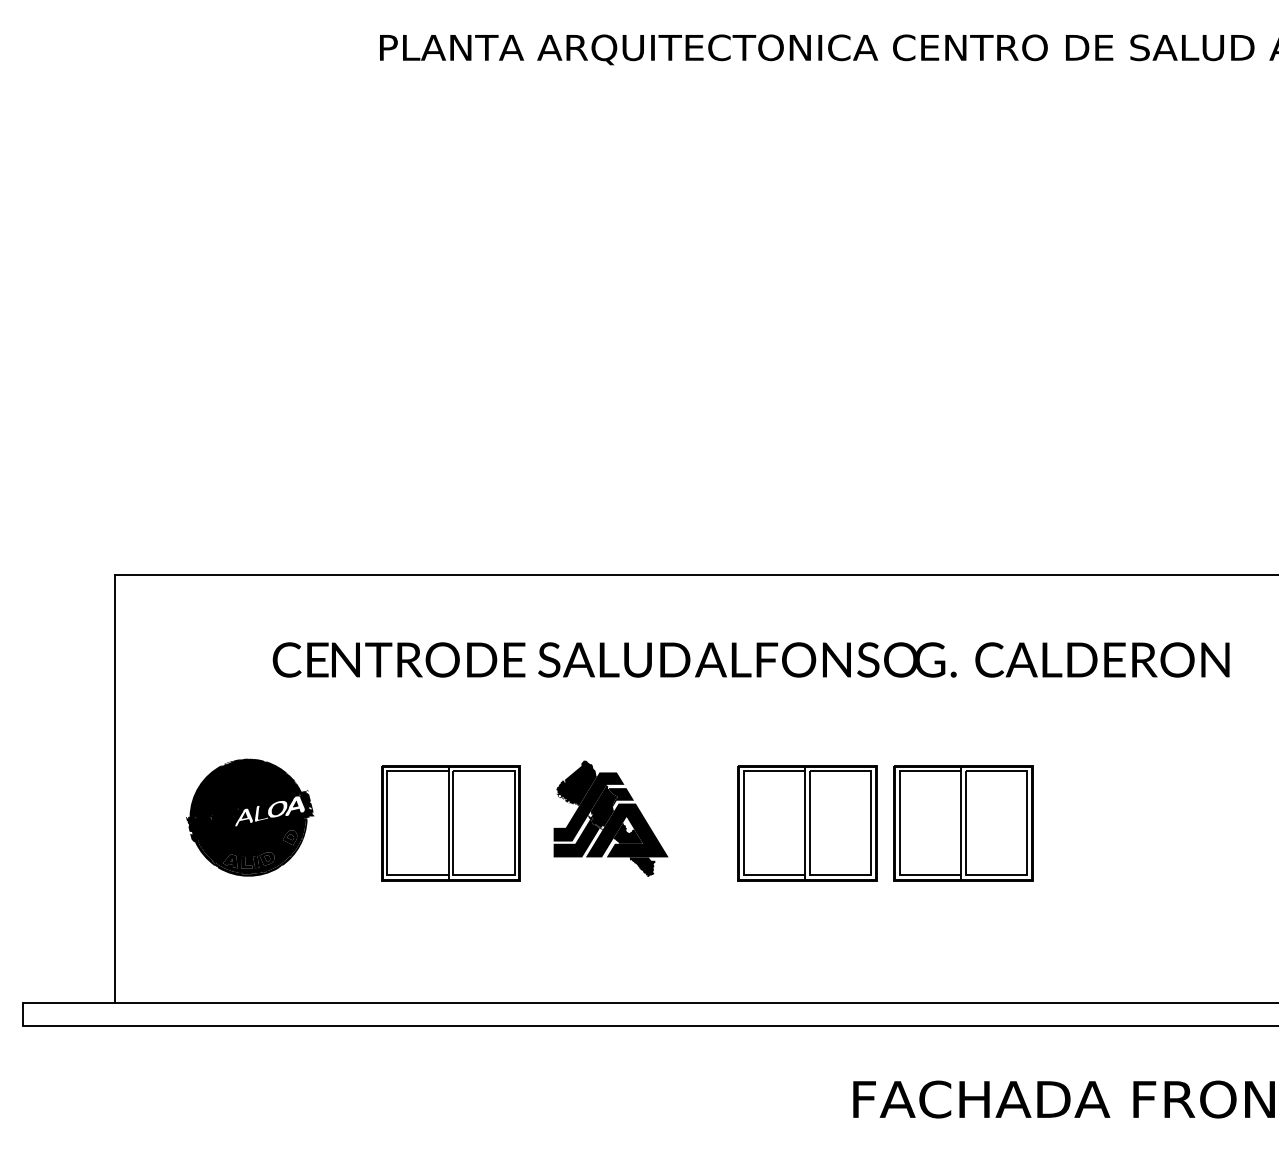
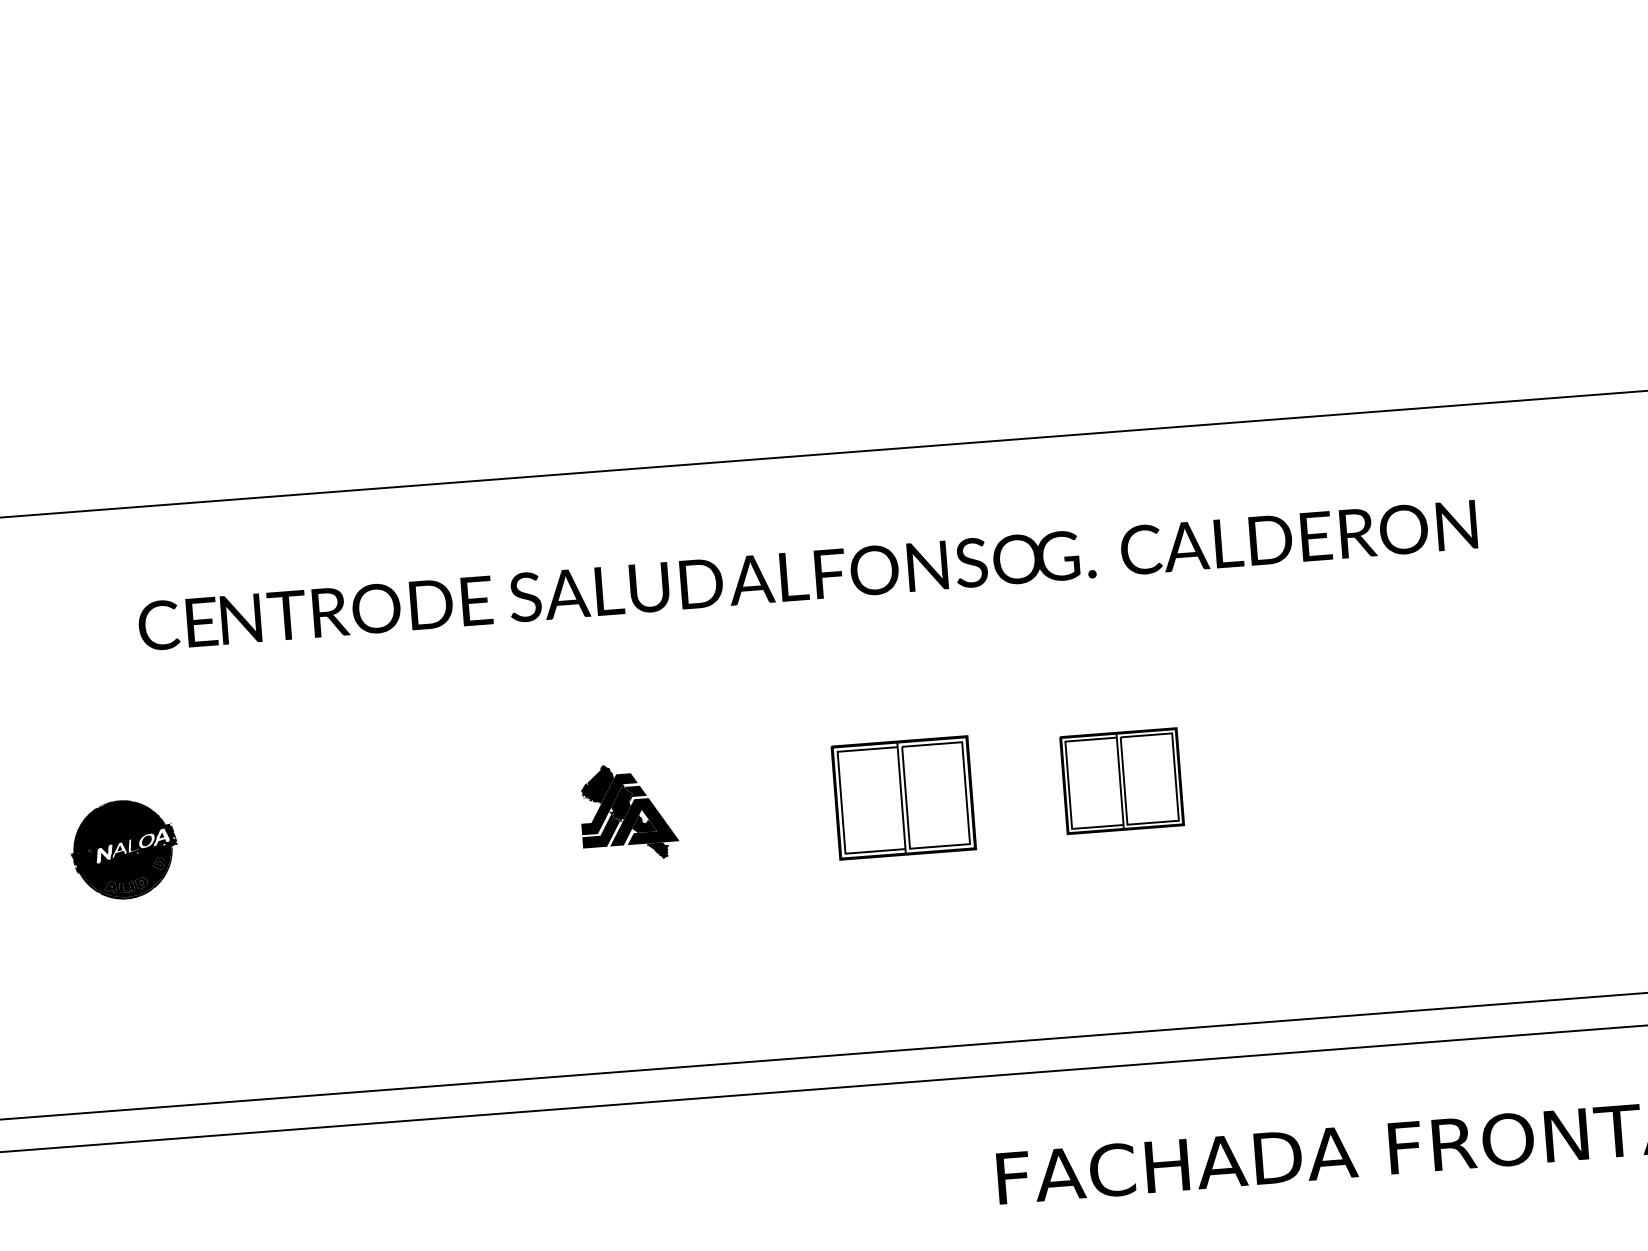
part: (250, 817) -> (124, 849), size x0.6
part: (610, 818) -> (628, 812), size x0.6
part: (450, 823) -> (404, 836), removed
part: (807, 823) -> (904, 798), size x0.7
part: (963, 823) -> (1122, 781), size x0.6

